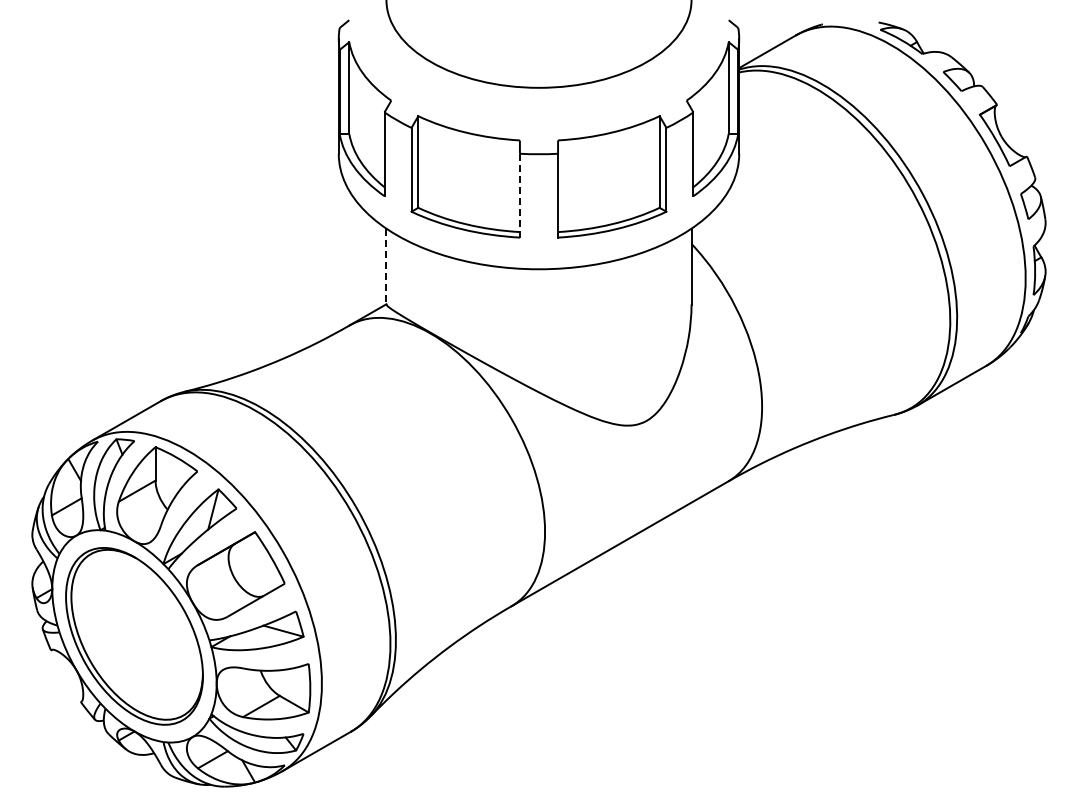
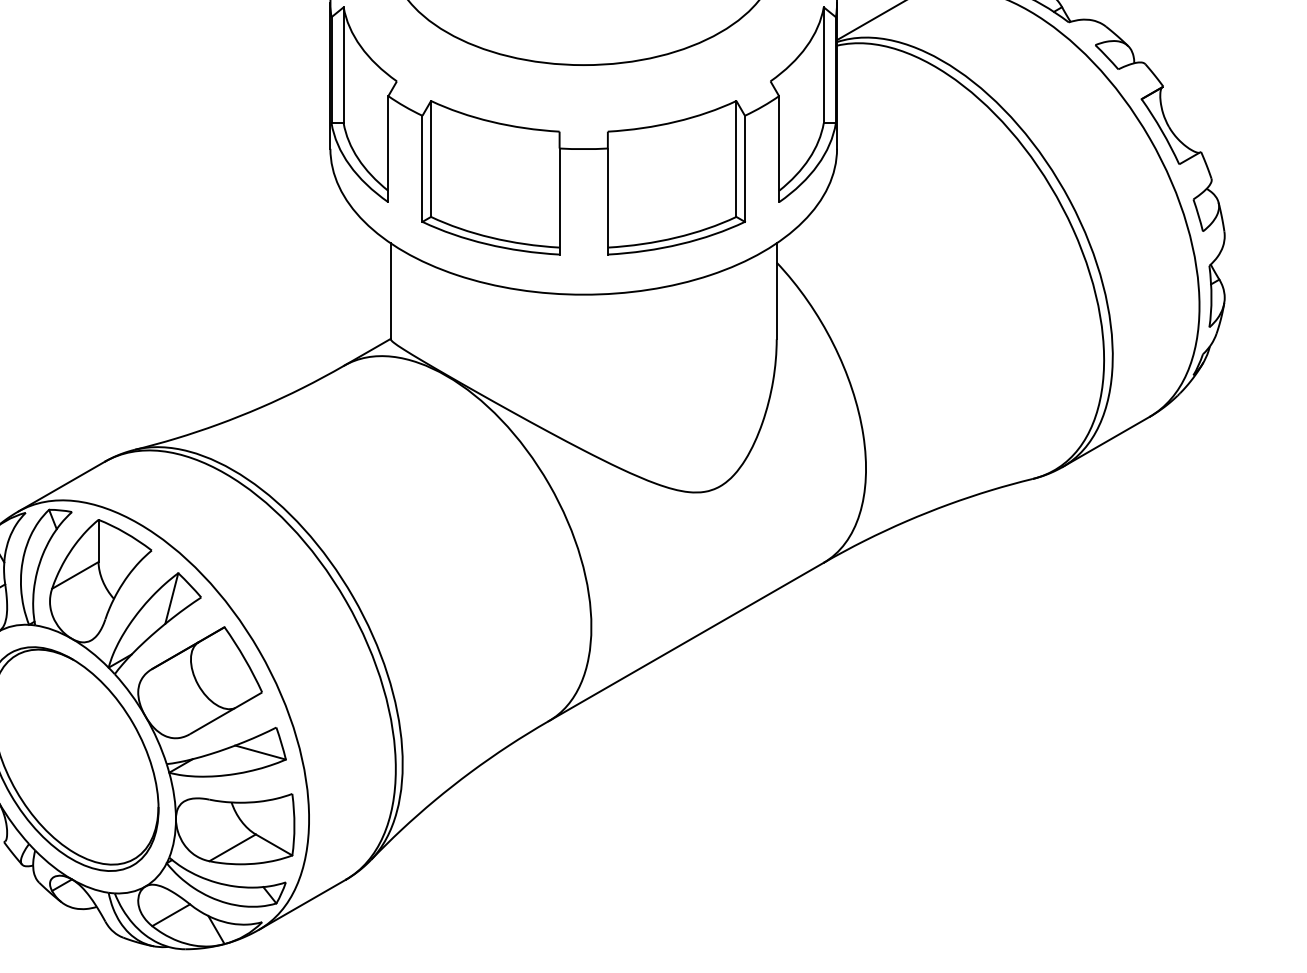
line: (519, 195) -> (559, 201), dashed -> solid
line: (386, 266) -> (390, 291), dashed -> solid

